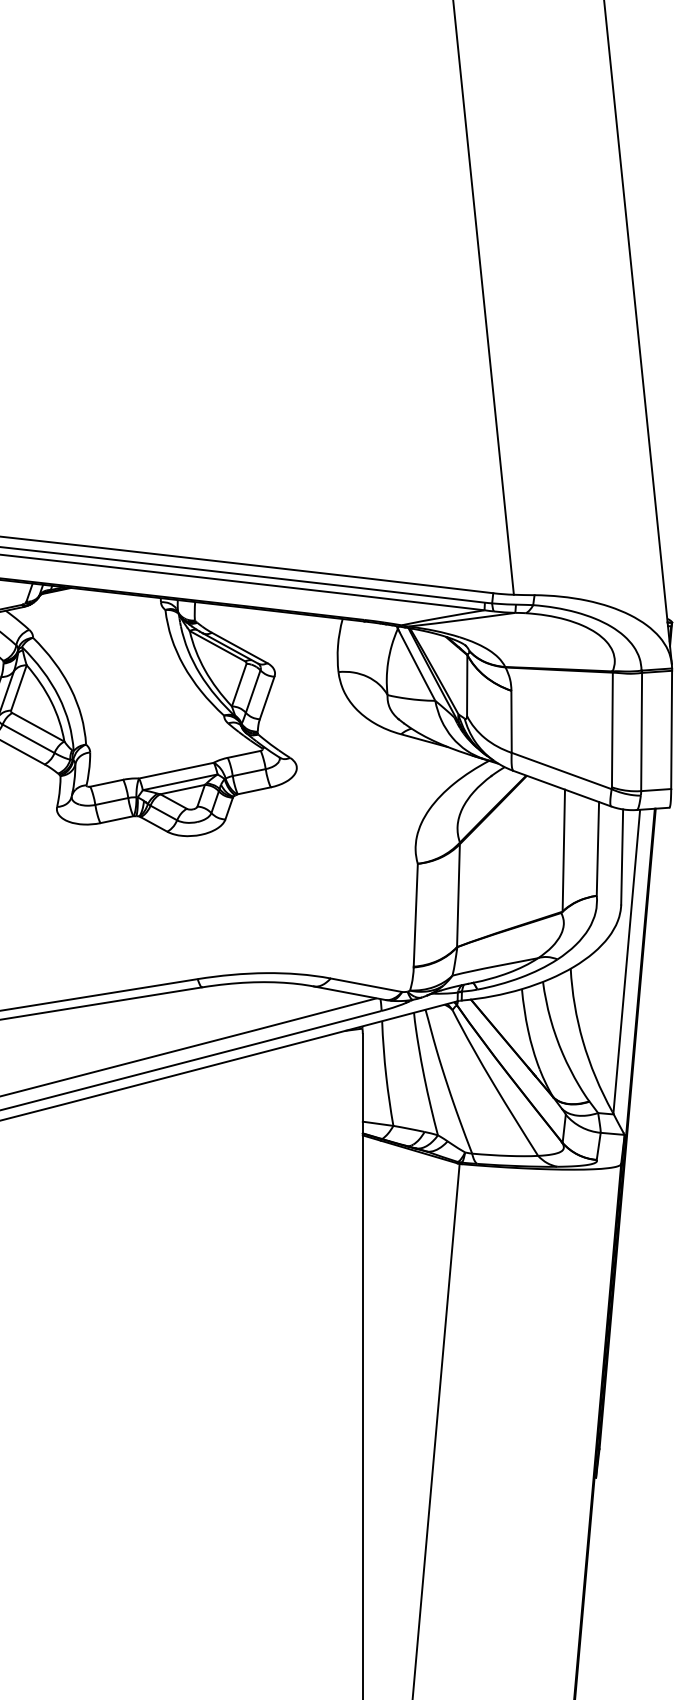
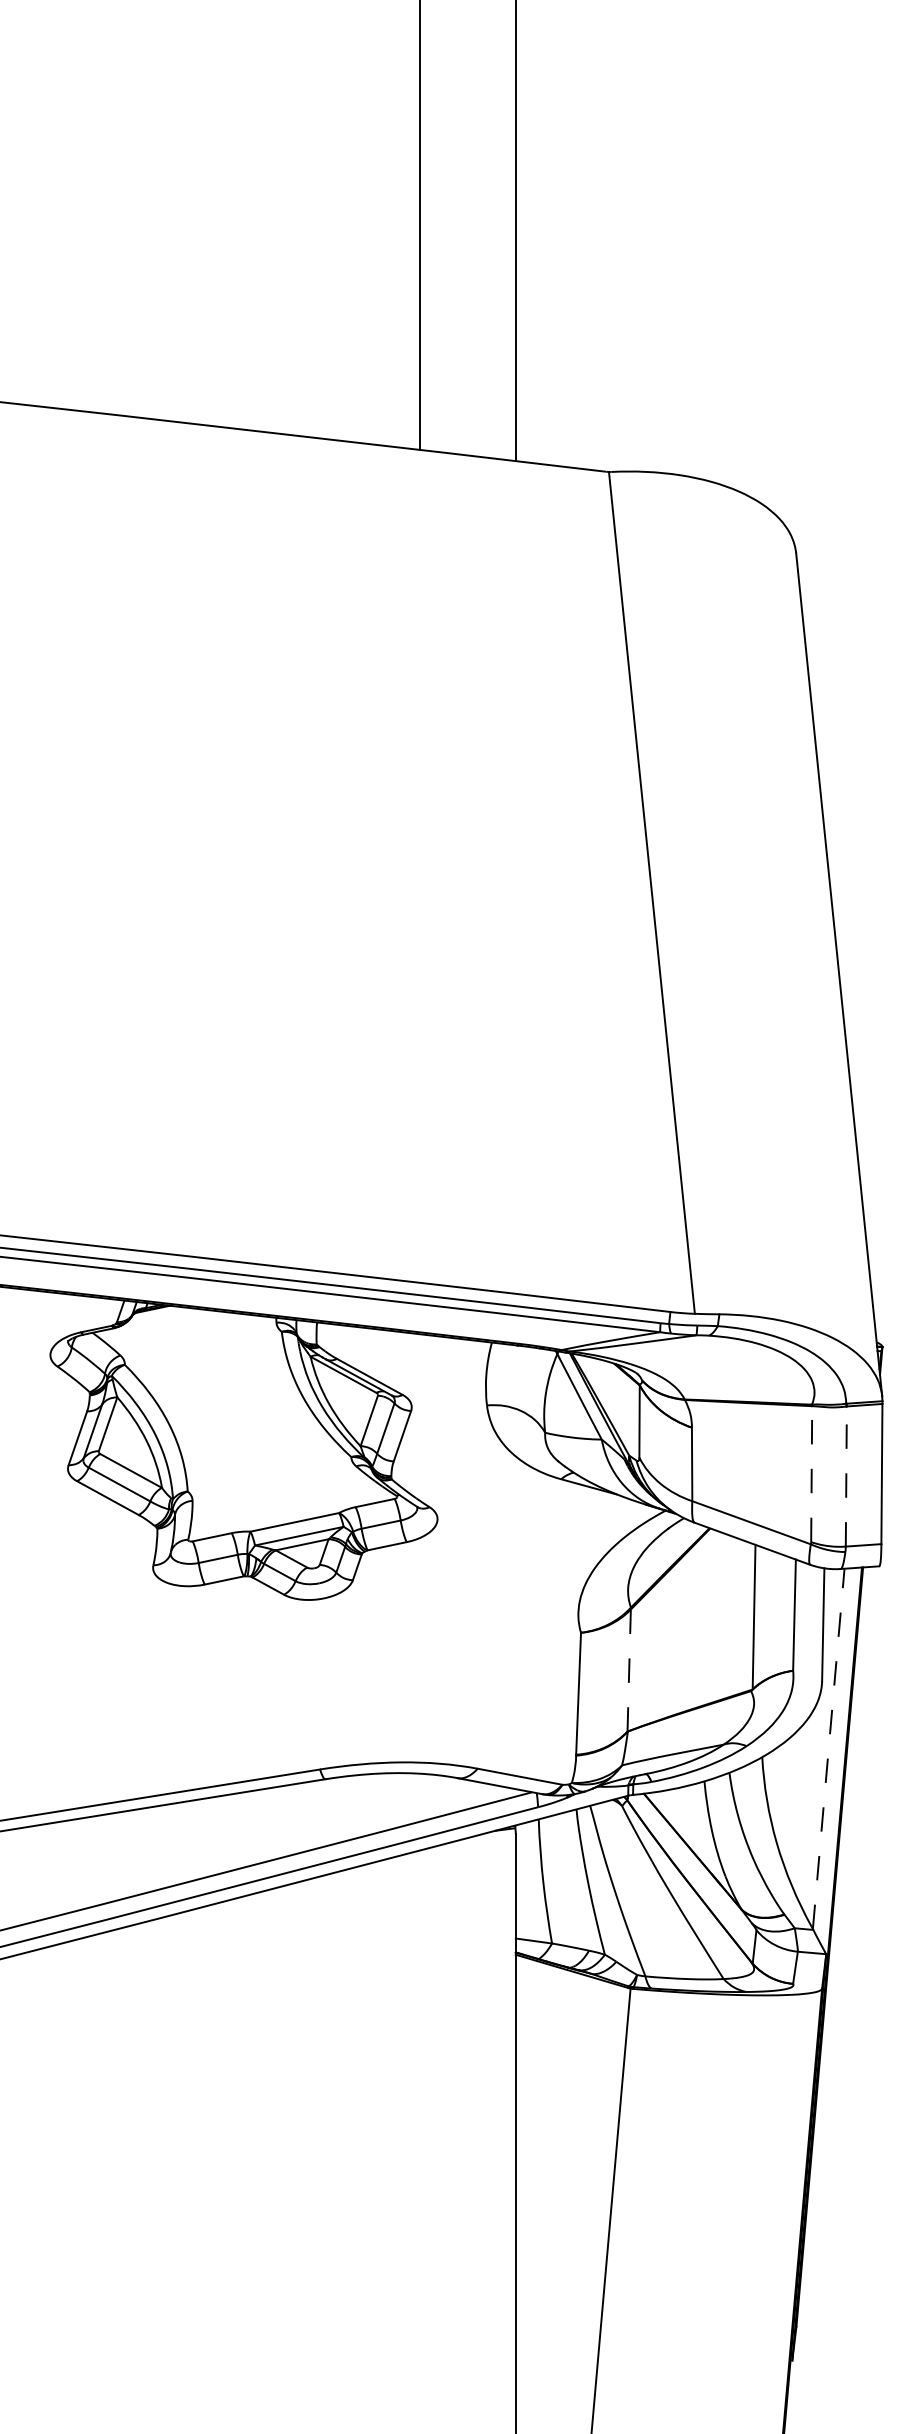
line: (612, 730) -> (811, 1474), solid -> dashed
line: (641, 731) -> (846, 1476), solid -> dashed
line: (458, 895) -> (629, 1670), solid -> dashed
line: (626, 962) -> (828, 1749), solid -> dashed

